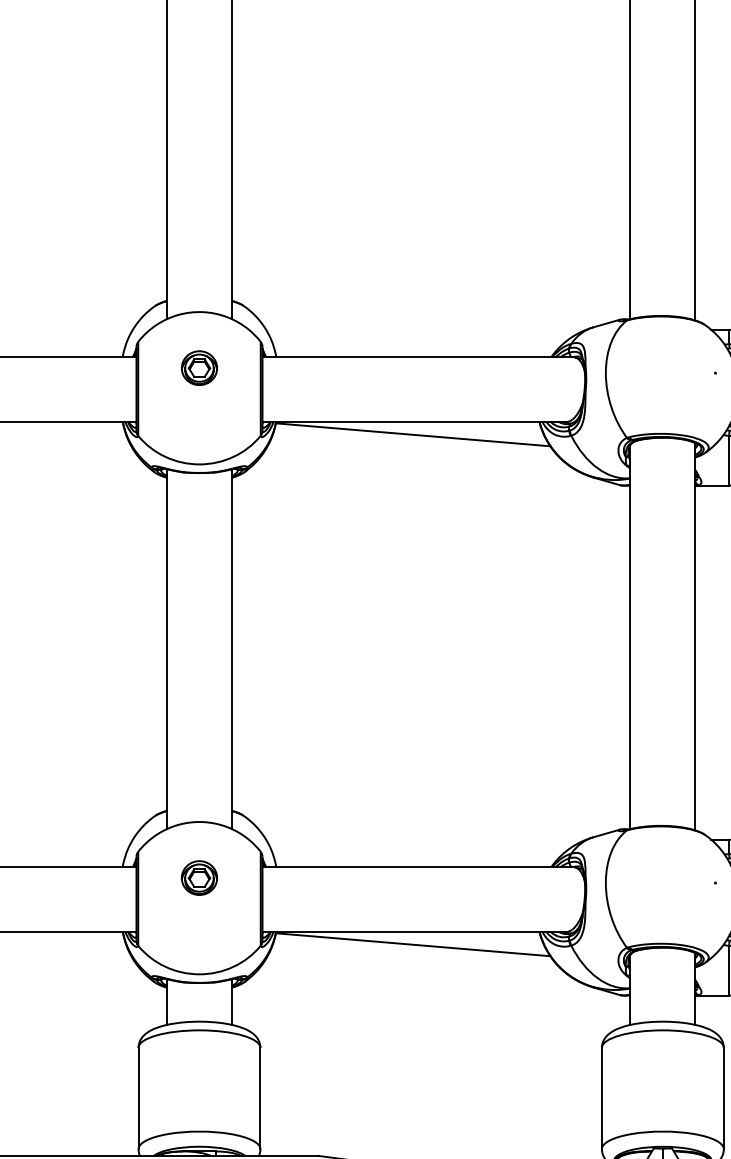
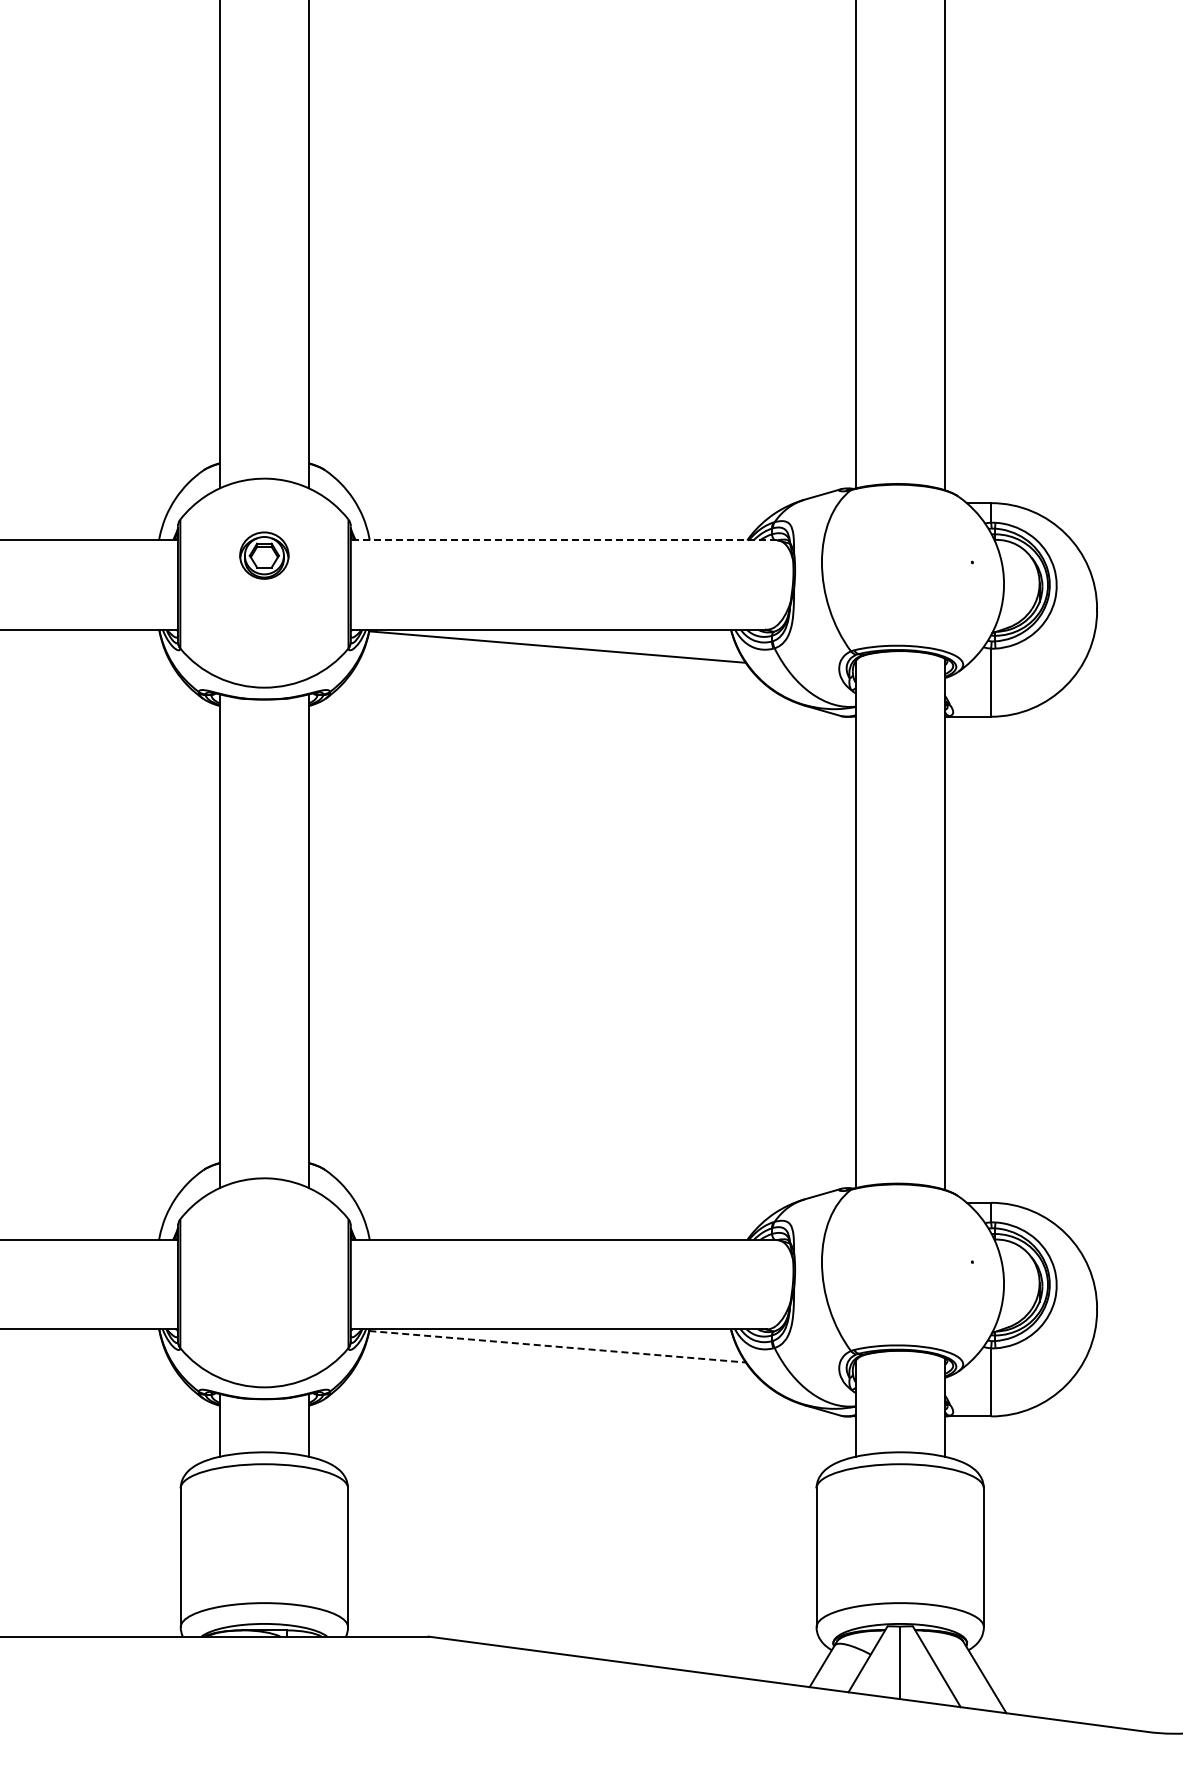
line: (417, 357) -> (563, 540), solid -> dashed
part: (199, 878) -> (264, 1255), removed
line: (413, 944) -> (557, 1346), solid -> dashed

